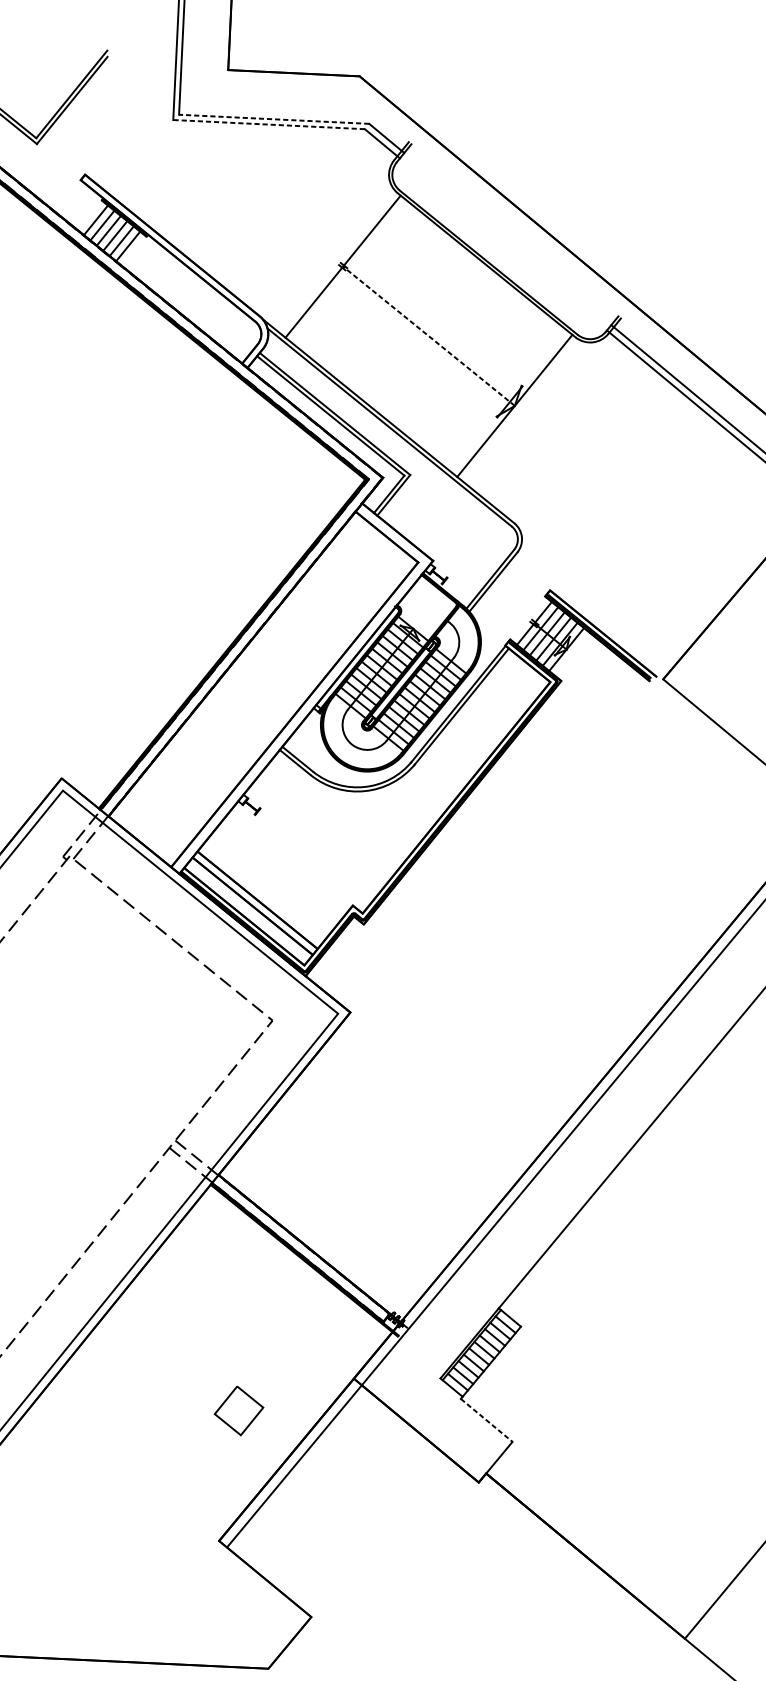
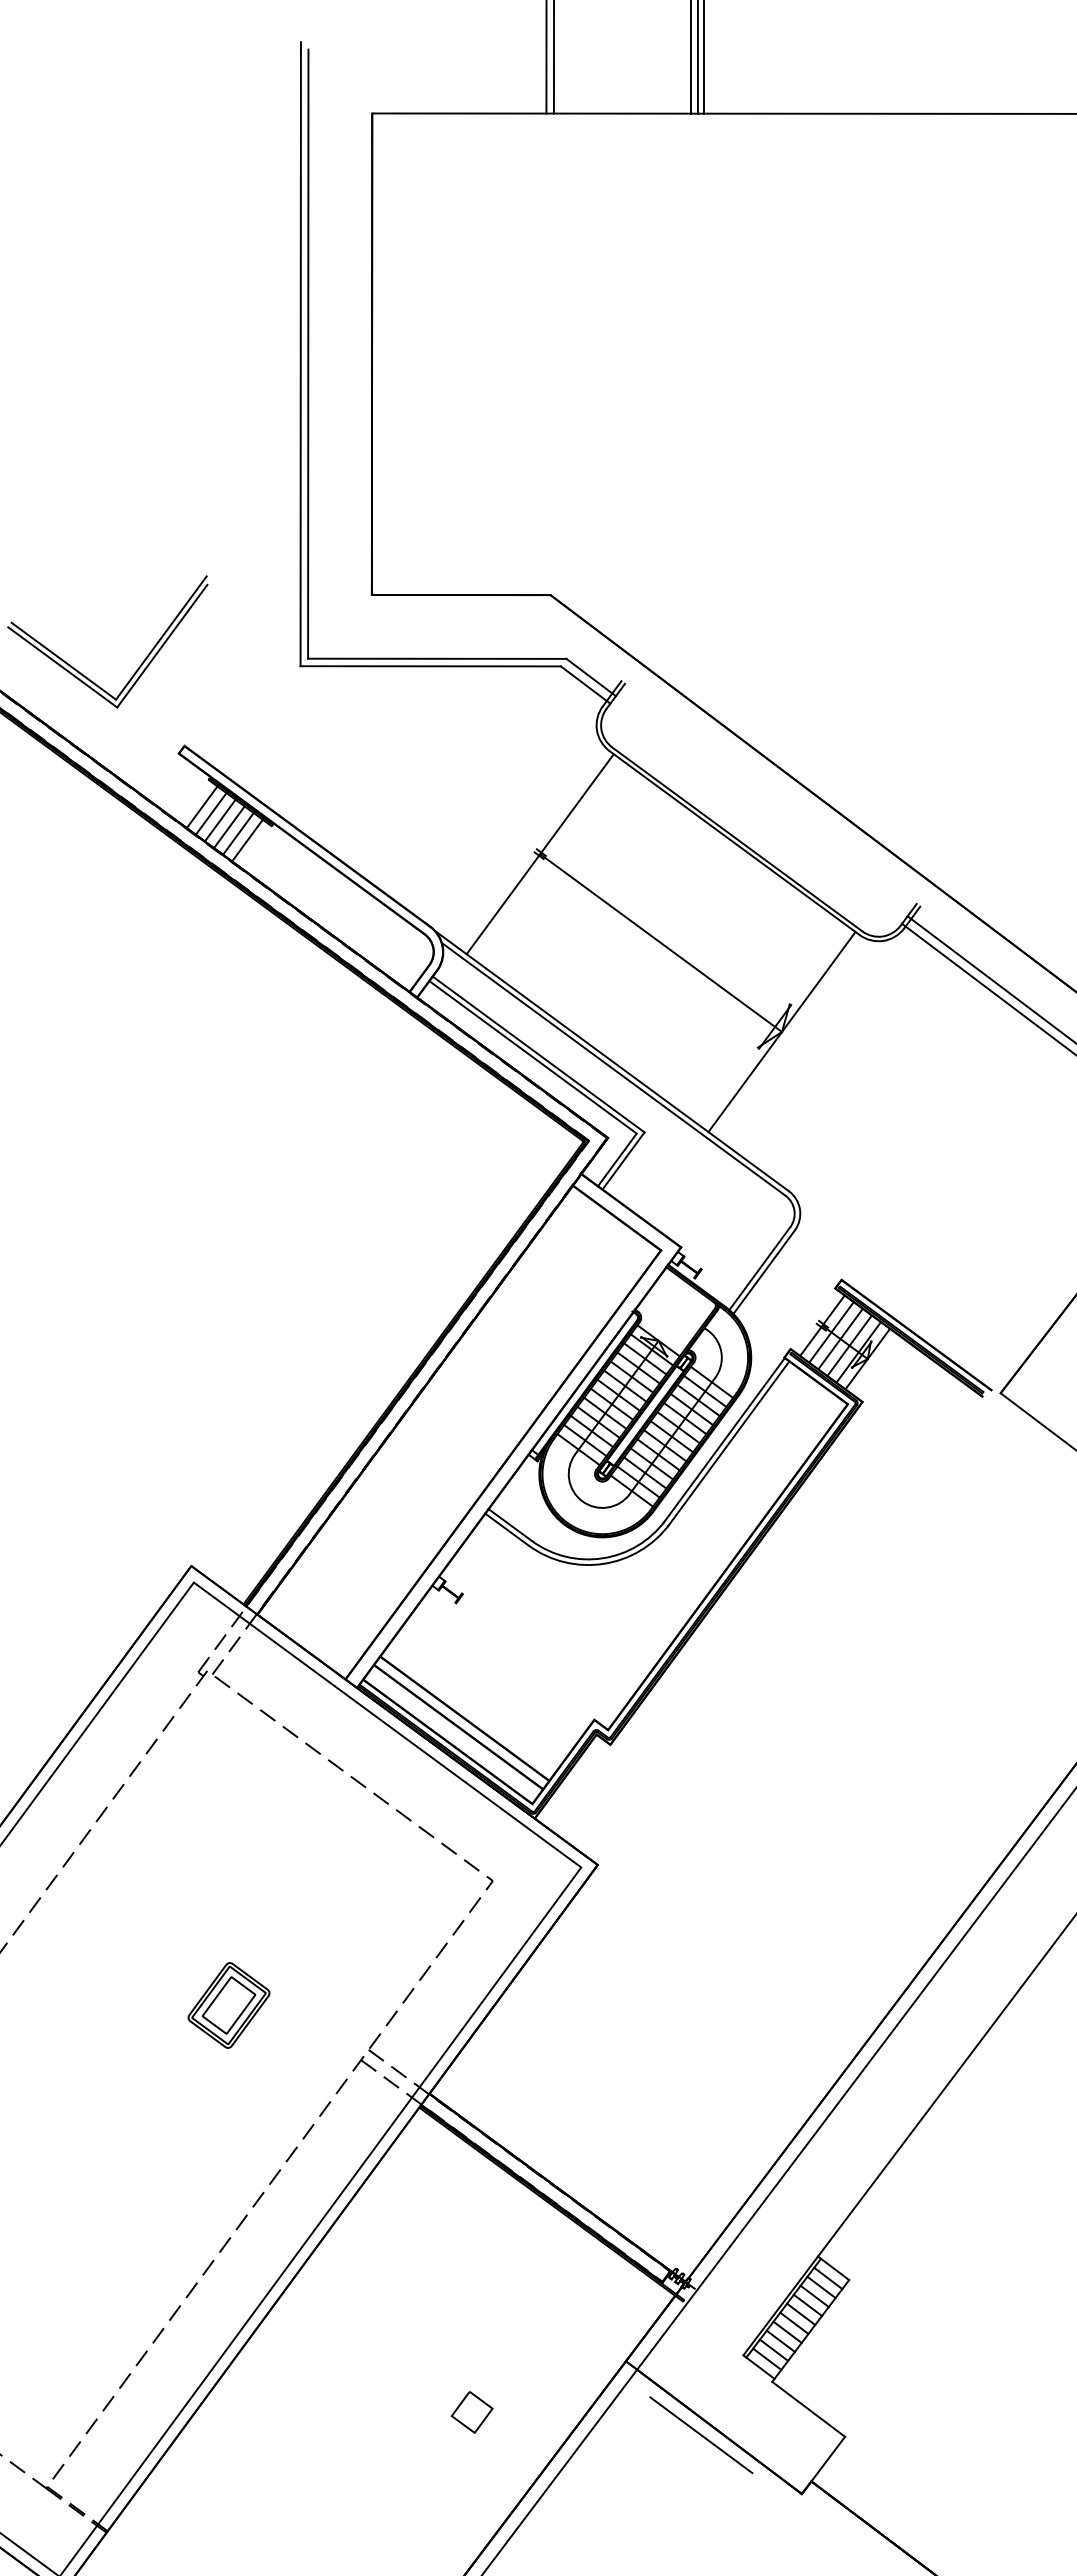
line: (273, 119) -> (436, 658), dashed -> solid
line: (268, 124) -> (430, 666), dashed -> solid
line: (428, 335) -> (660, 942), dashed -> solid
part: (73, 1103) -> (228, 2005), added
part: (238, 1411) -> (471, 2412), size x0.62
line: (486, 1420) -> (808, 2409), dashed -> solid
line: (406, 1435) -> (701, 2435), added

